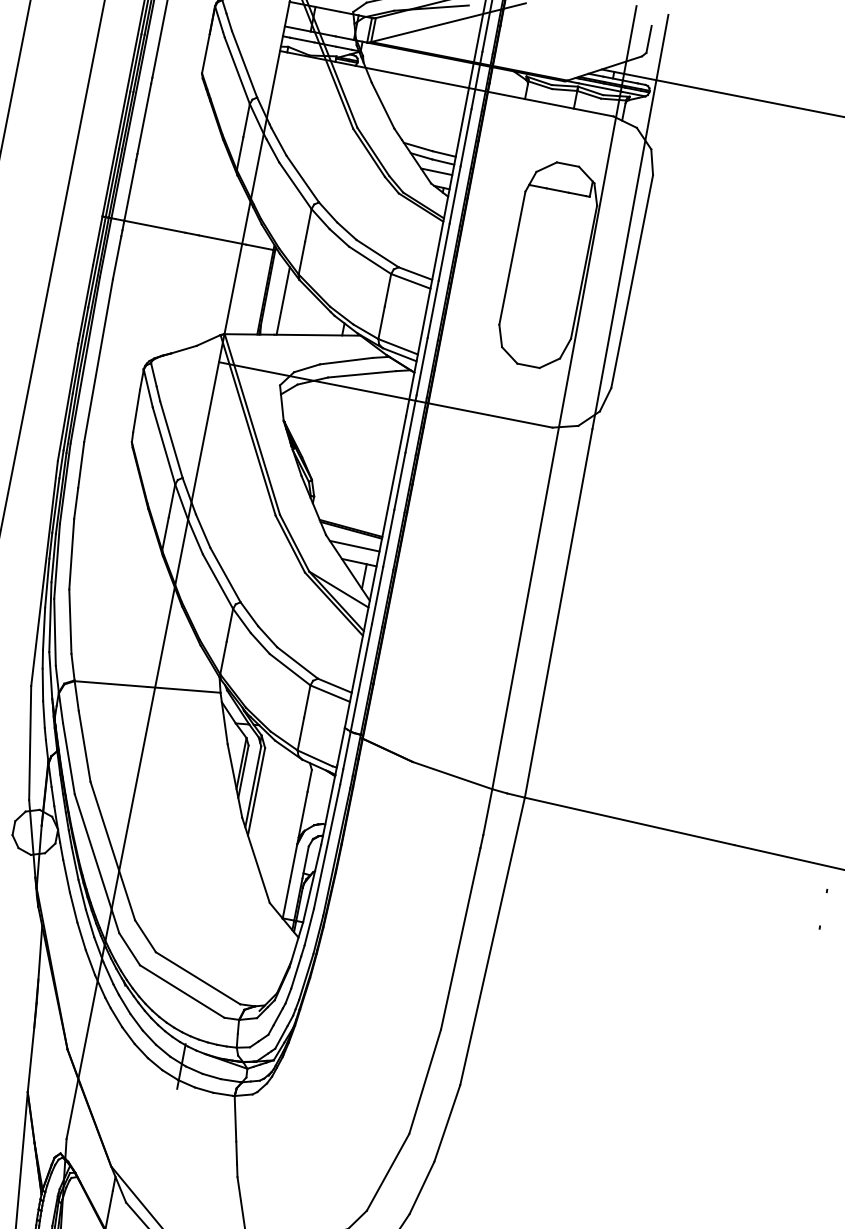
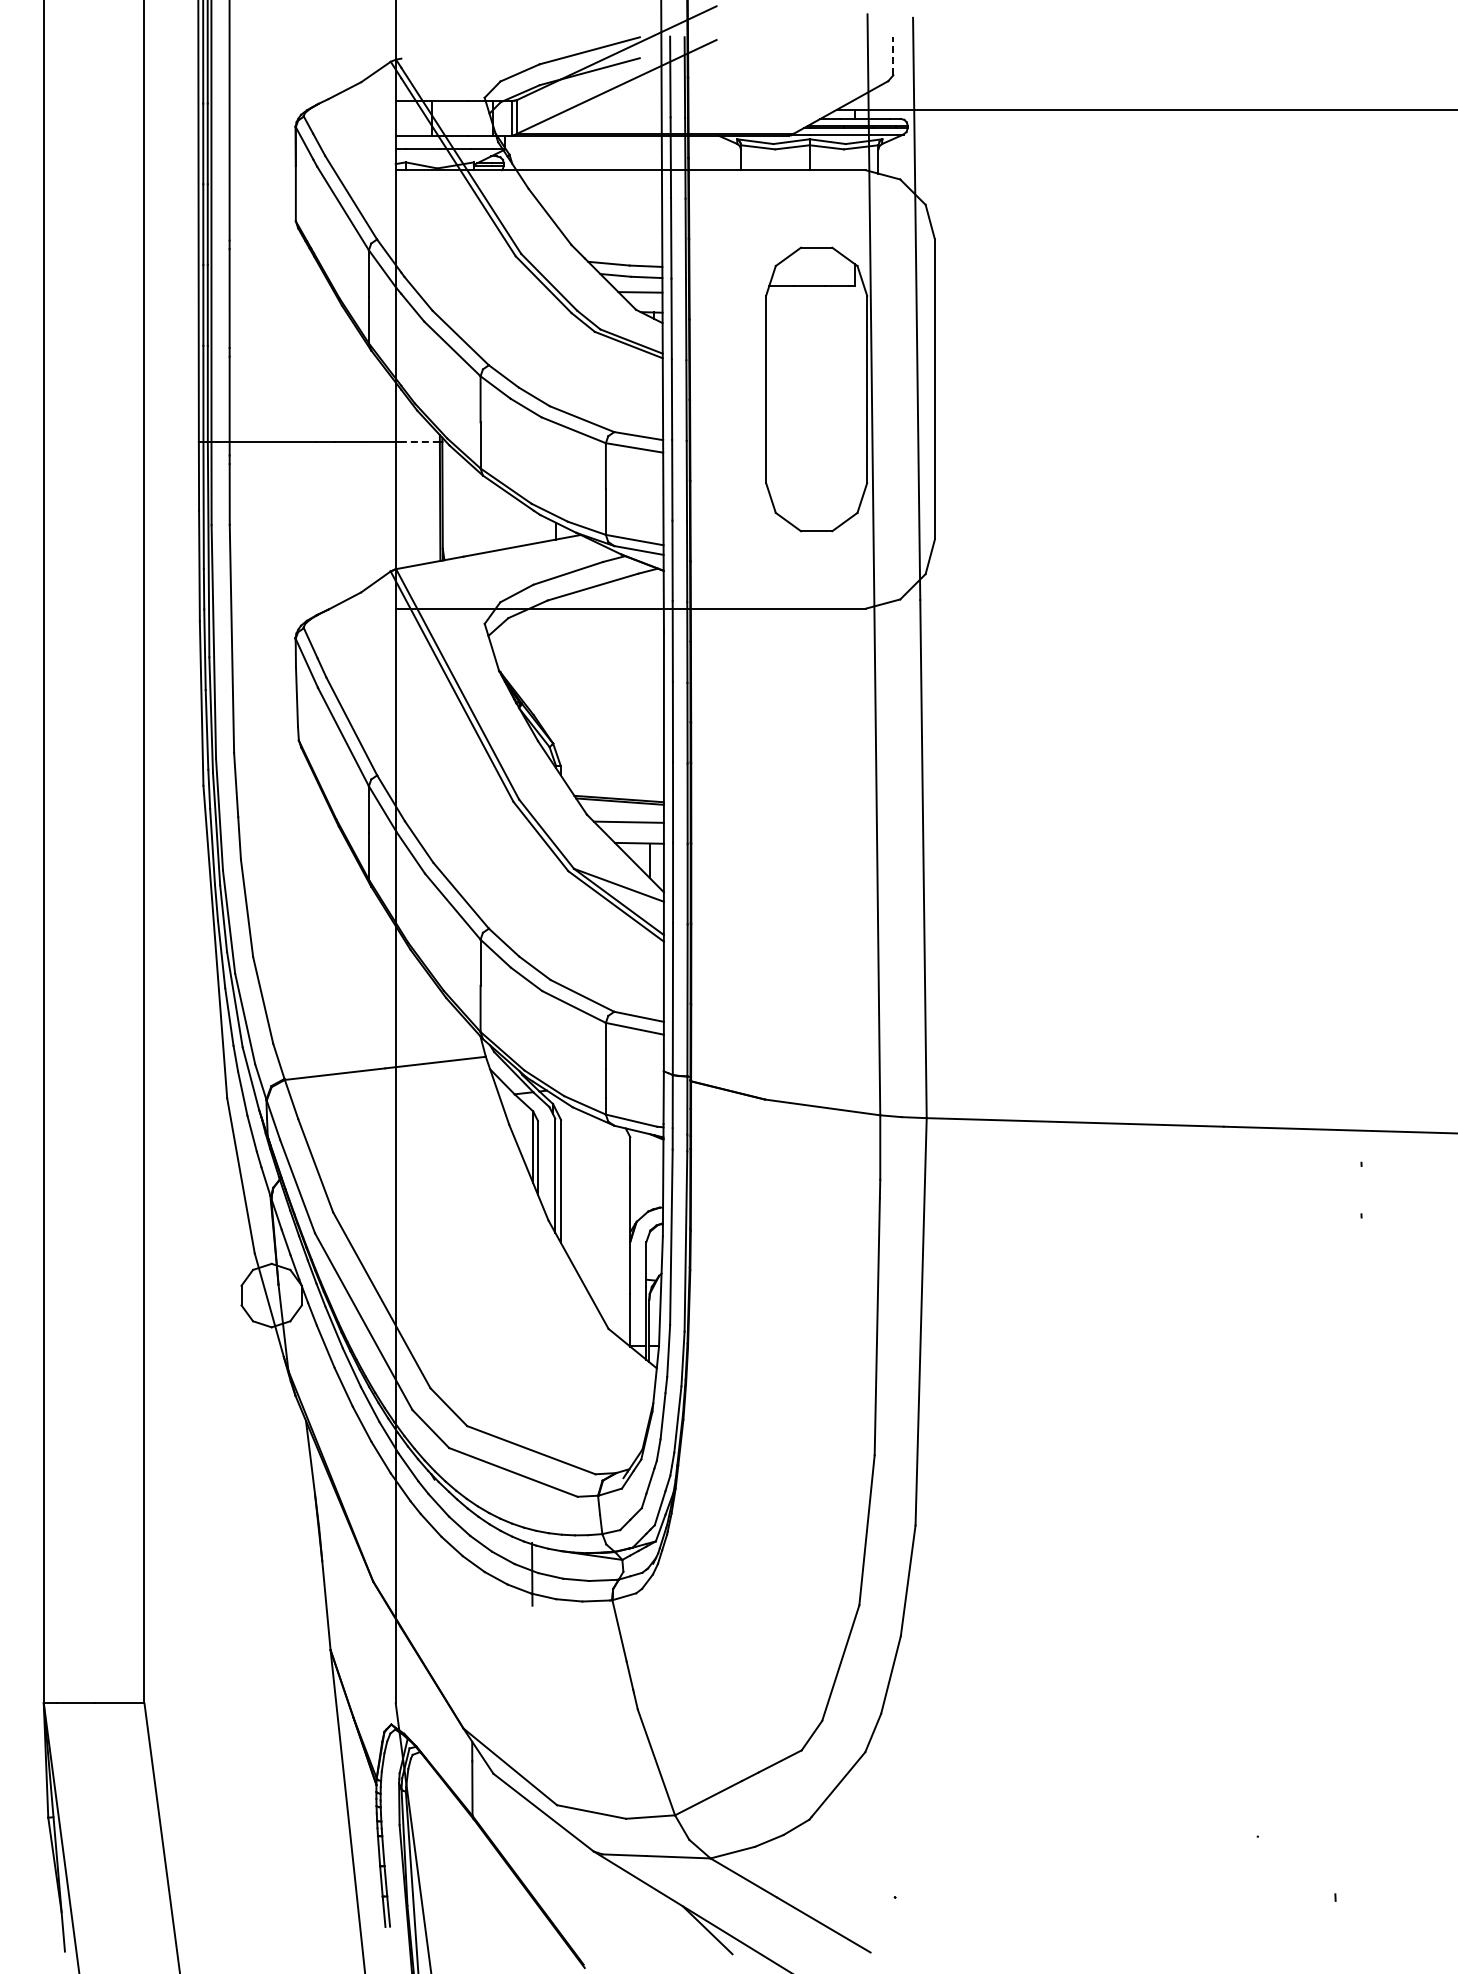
line: (649, 38) -> (893, 55), solid -> dashed
line: (259, 246) -> (420, 441), solid -> dashed
line: (283, 300) -> (466, 508), removed

